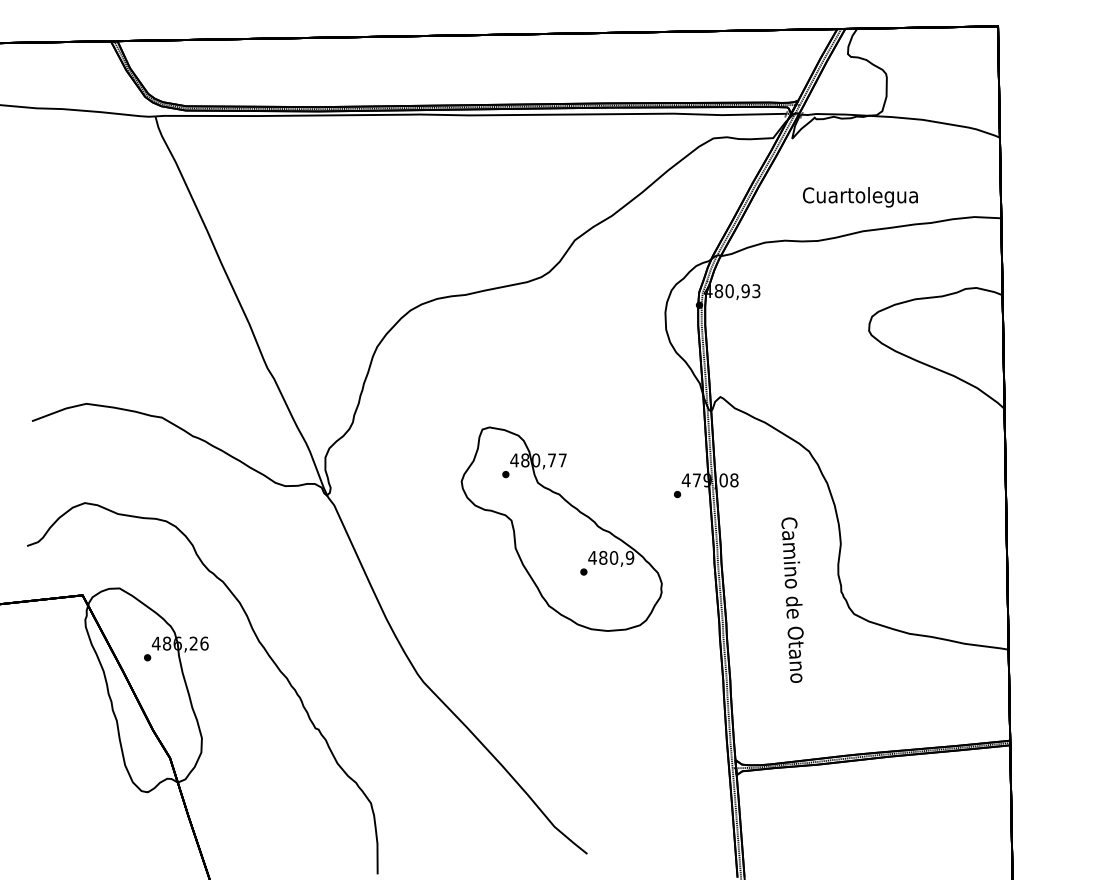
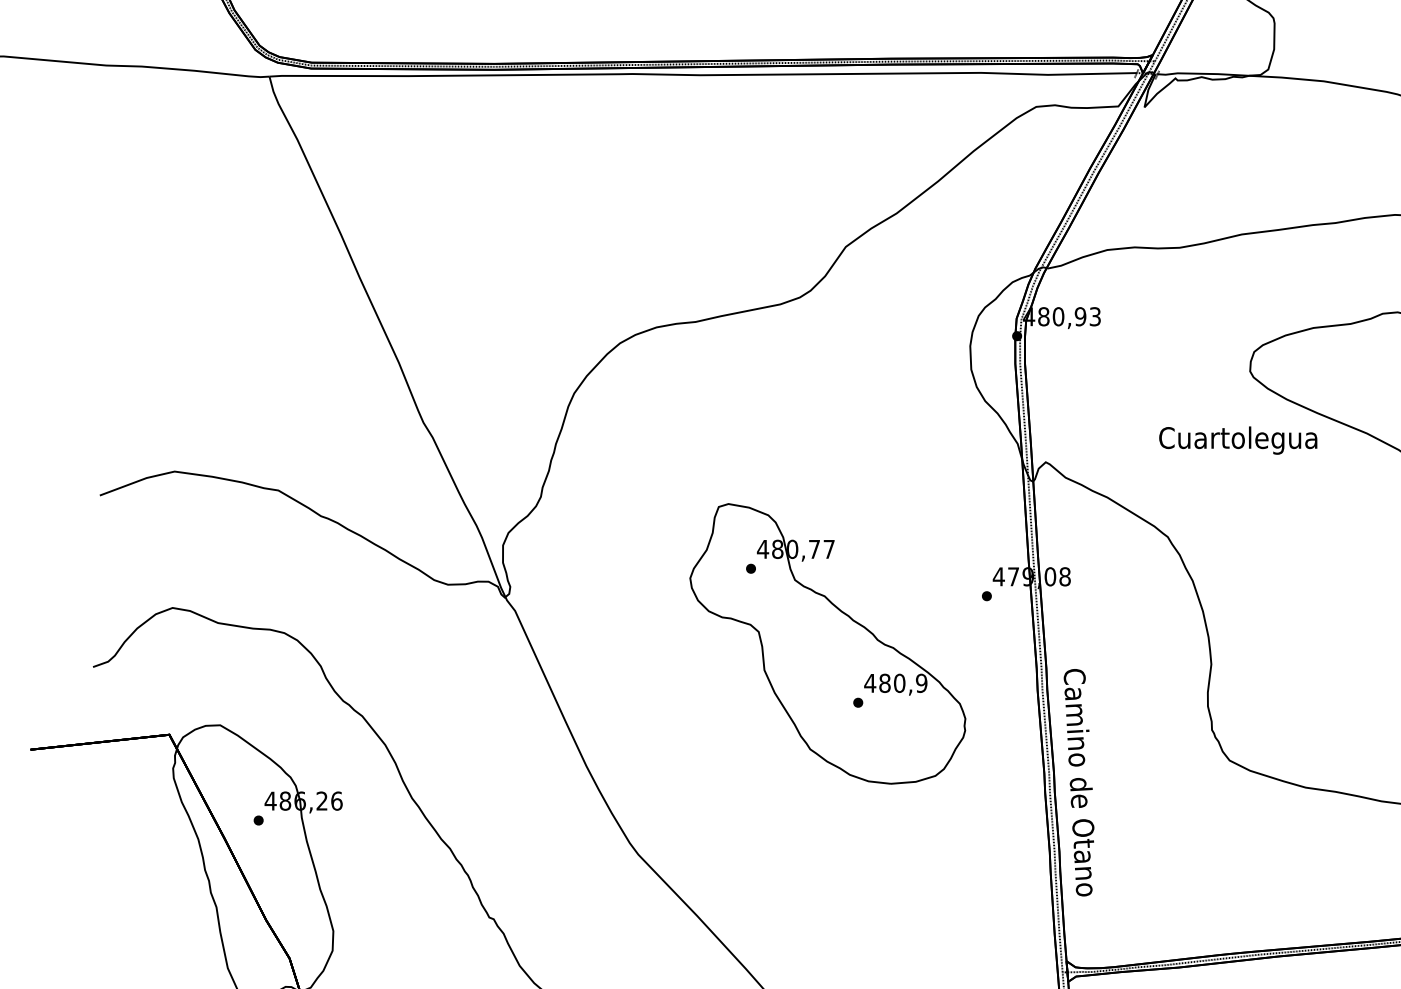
text: (859, 197) -> (1236, 440), moved
text: (792, 599) -> (1078, 781), moved

